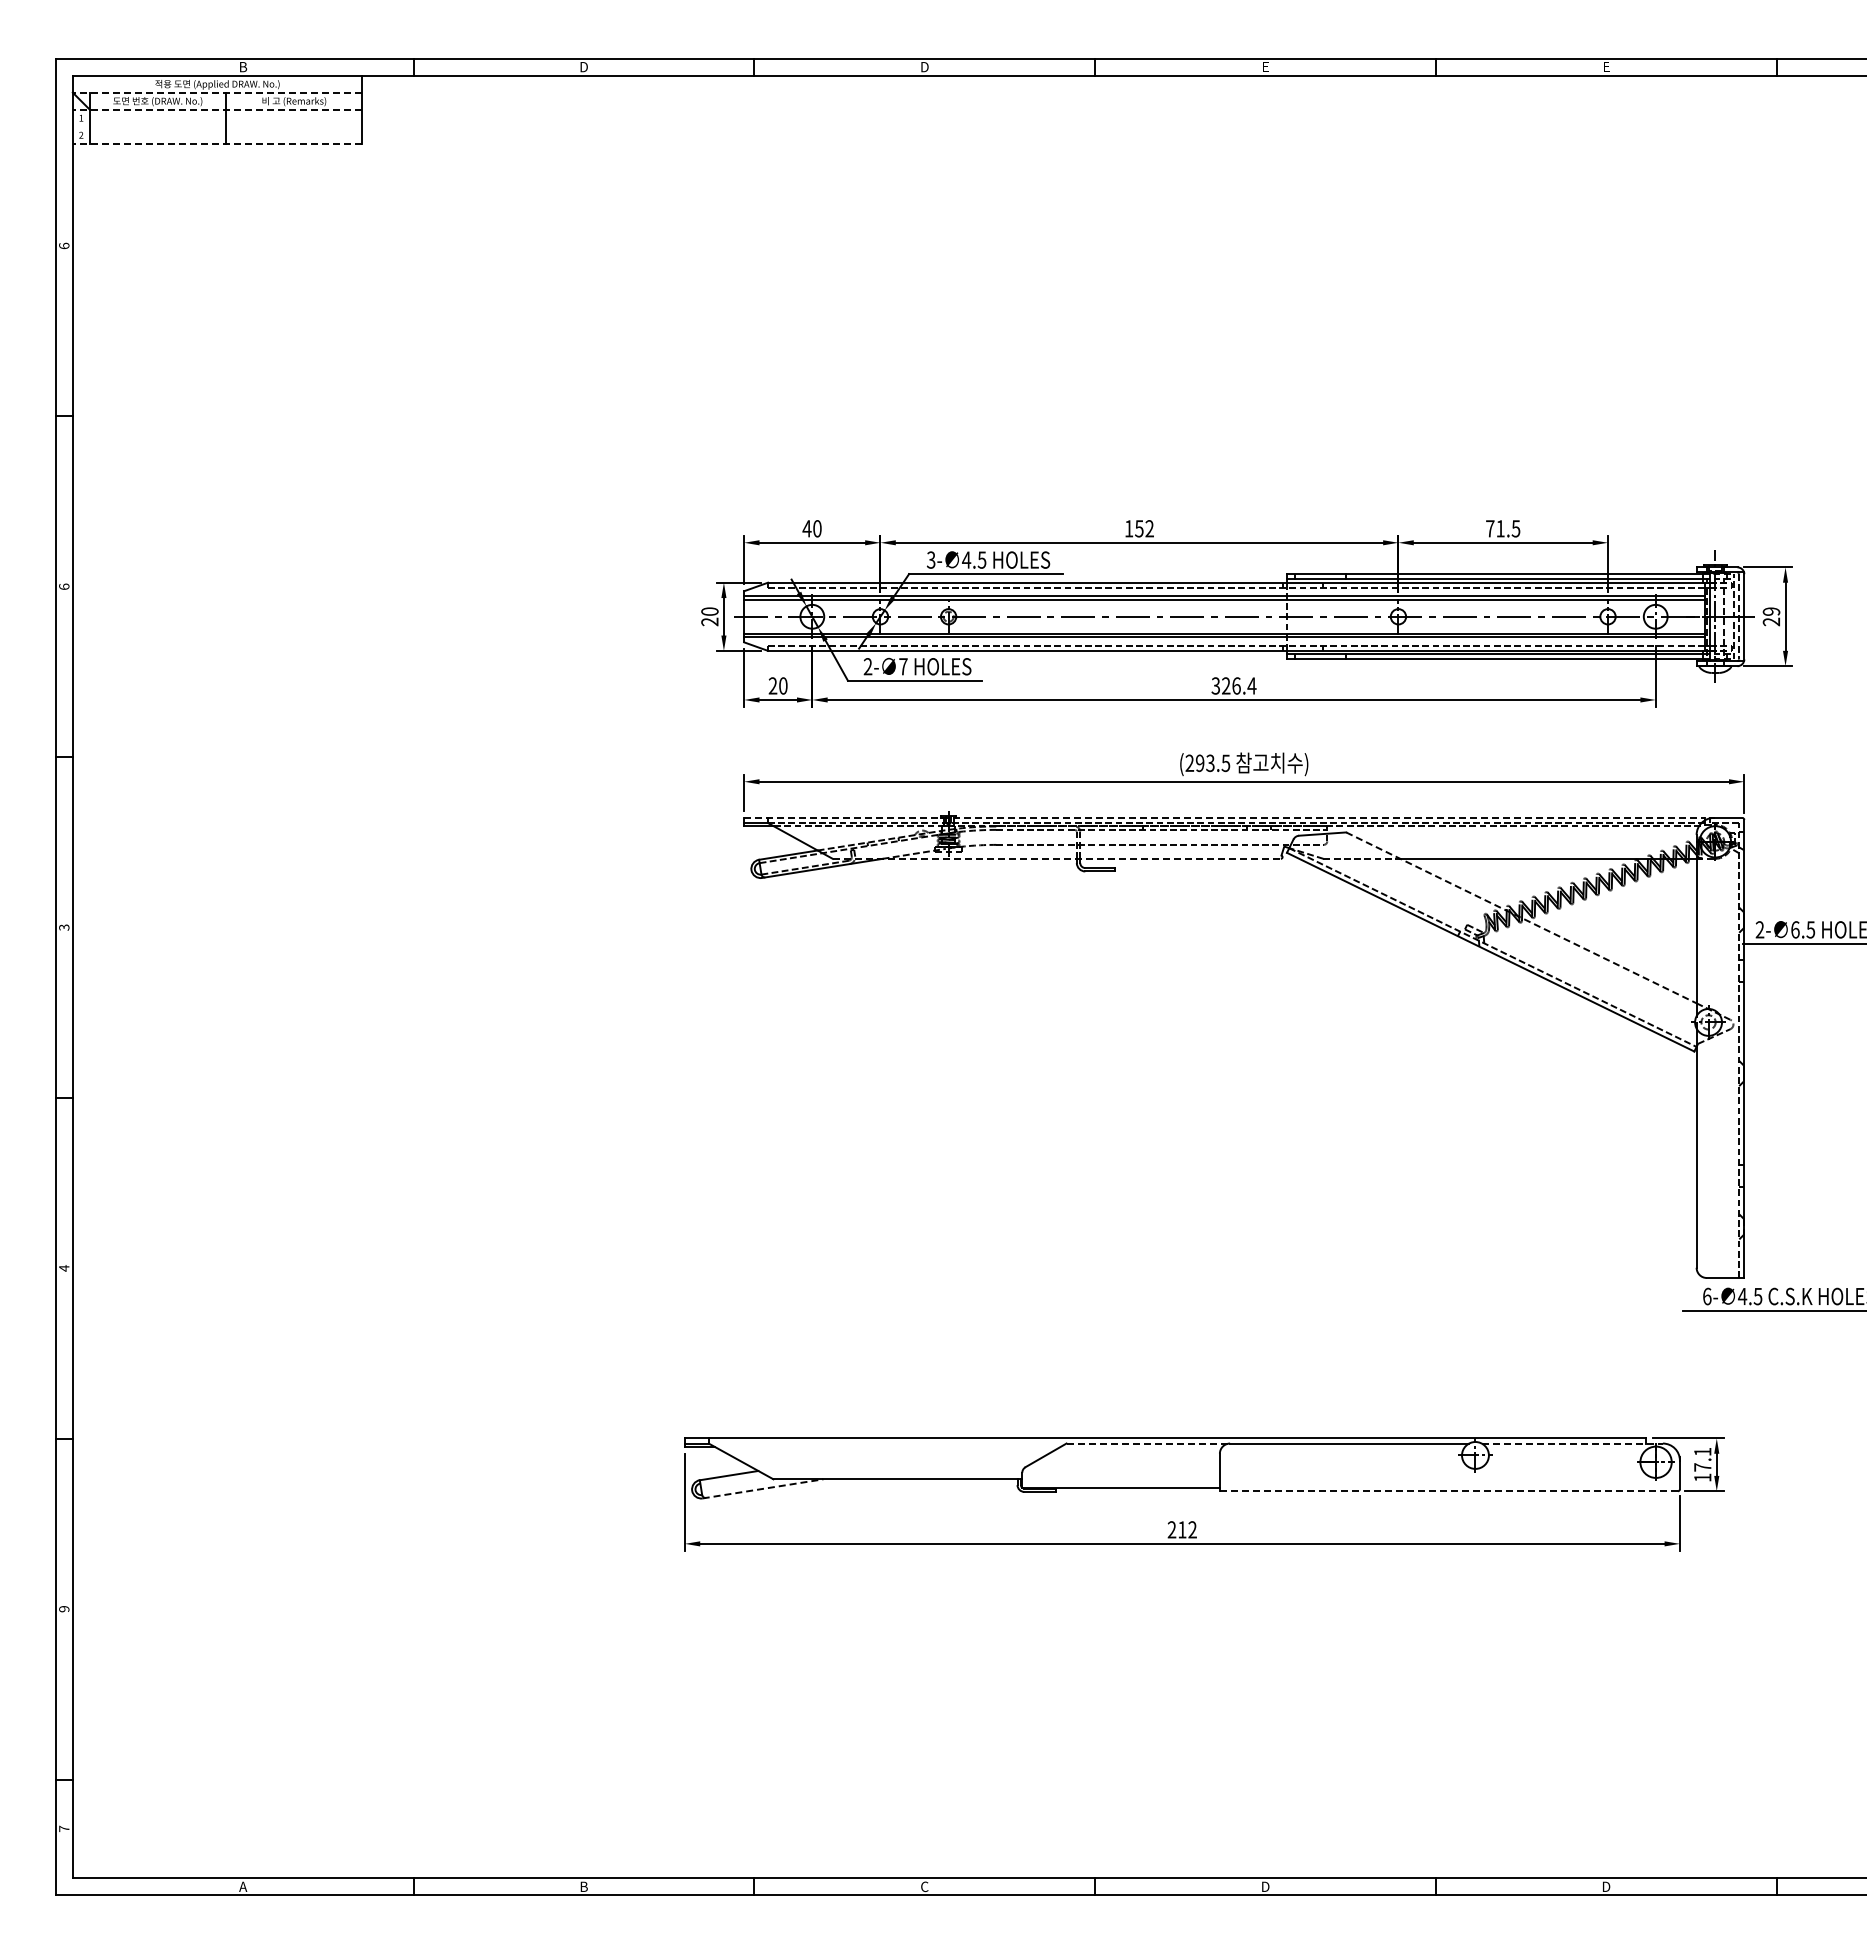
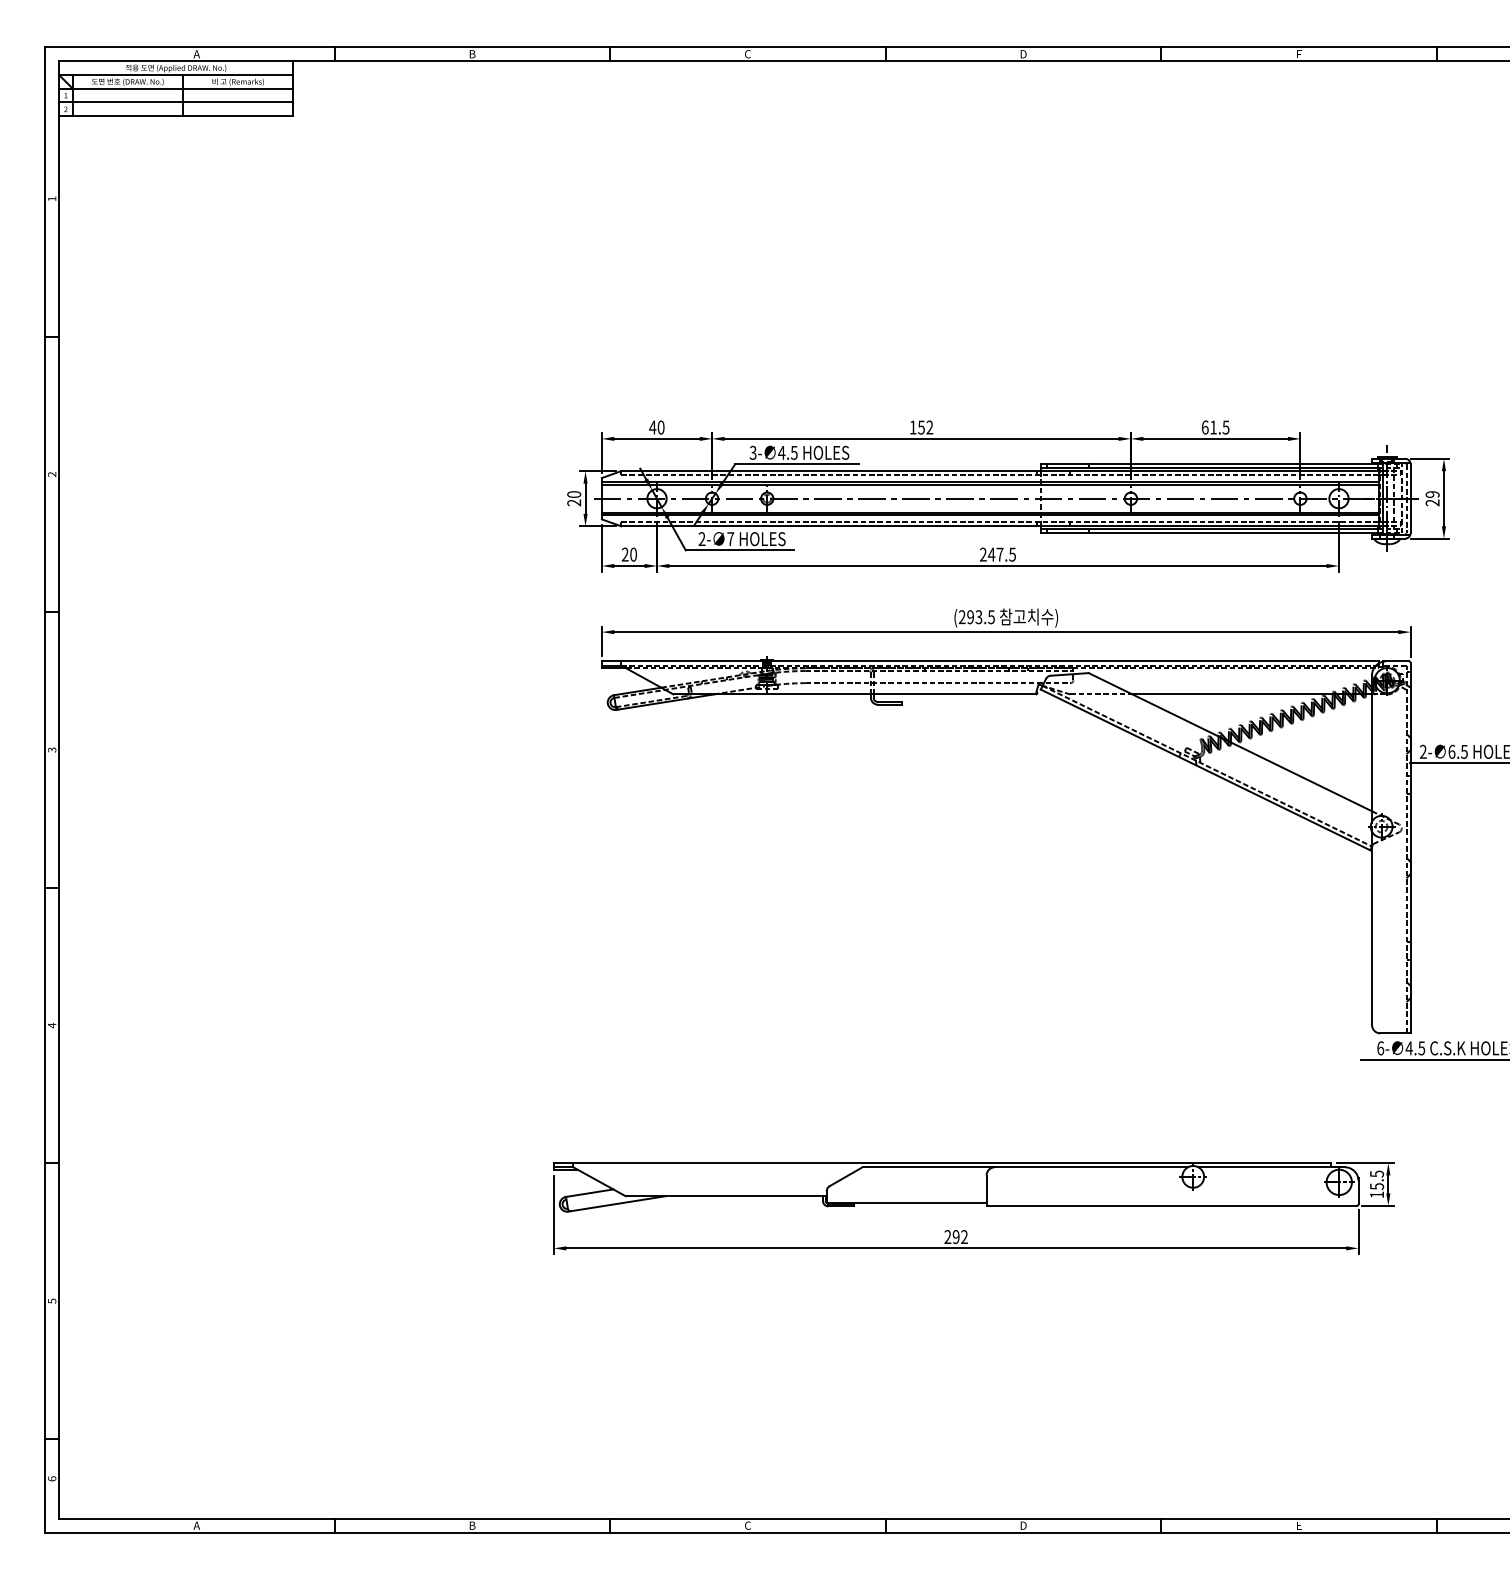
text: (924, 66) -> (747, 53), D -> C
text: (243, 67) -> (197, 54), B -> A
text: (583, 67) -> (471, 54), D -> B
text: (1265, 67) -> (1023, 54), E -> D
line: (217, 92) -> (176, 74), dashed -> solid
line: (217, 109) -> (176, 88), dashed -> solid
line: (217, 126) -> (176, 102), added
line: (217, 143) -> (176, 116), dashed -> solid
text: (64, 245) -> (52, 198), 6 -> 1
text: (1490, 528) -> (1205, 427), 71.5 -> 61.5
text: (64, 586) -> (52, 474), 6 -> 2
text: (1233, 685) -> (997, 554), 326.4 -> 247.5
line: (1225, 817) -> (991, 661), dashed -> solid
line: (1057, 858) -> (855, 694), dashed -> solid
line: (1521, 917) -> (1230, 741), dashed -> solid
line: (1148, 1443) -> (928, 1167), dashed -> solid
line: (1572, 1443) -> (1271, 1167), dashed -> solid
text: (1702, 1459) -> (1376, 1180), 17.1 -> 15.5
line: (763, 1488) -> (617, 1203), dashed -> solid
line: (1449, 1491) -> (1172, 1206), dashed -> solid
text: (1182, 1529) -> (956, 1236), 212 -> 292
text: (64, 1609) -> (52, 1301), 9 -> 5
text: (64, 1828) -> (52, 1478), 7 -> 6
text: (1606, 1886) -> (1299, 1525), D -> E

